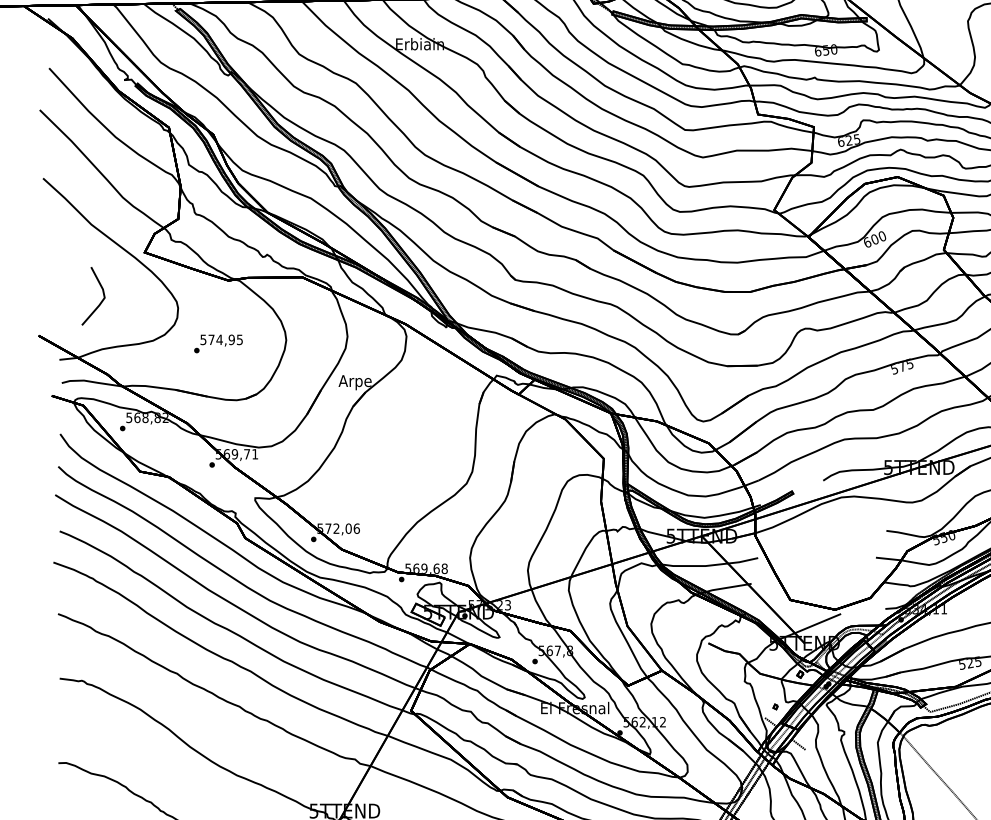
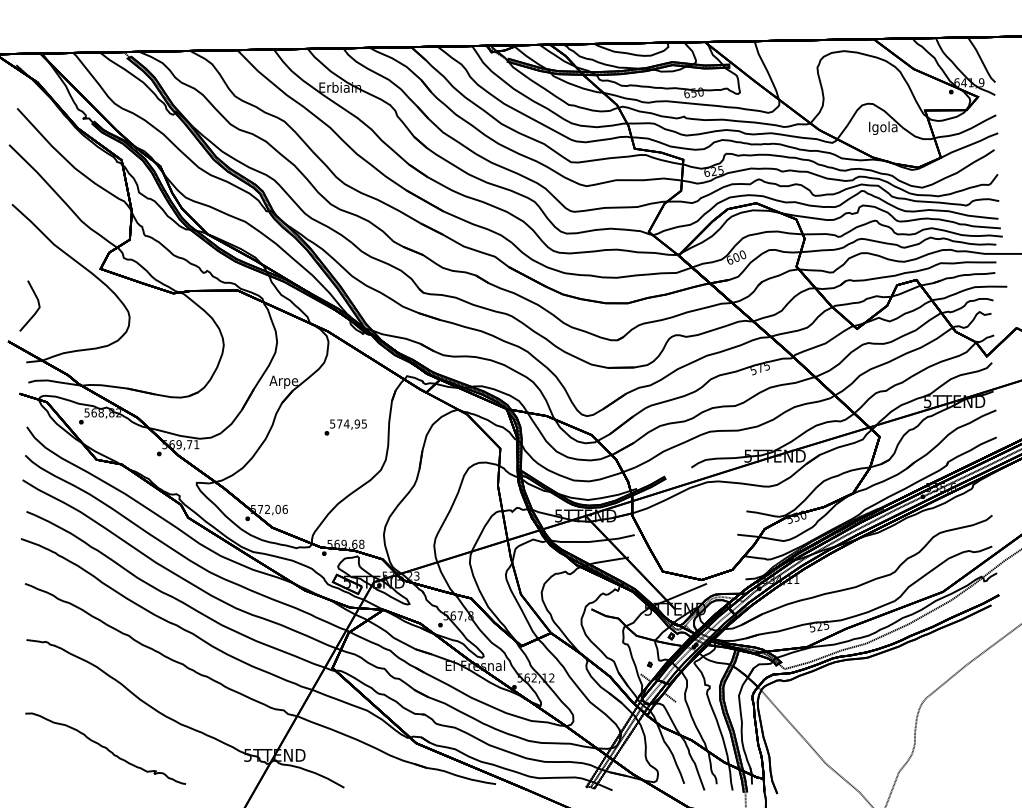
part: (99, 302) -> (35, 311), moved
text: (218, 343) -> (345, 427), moved

